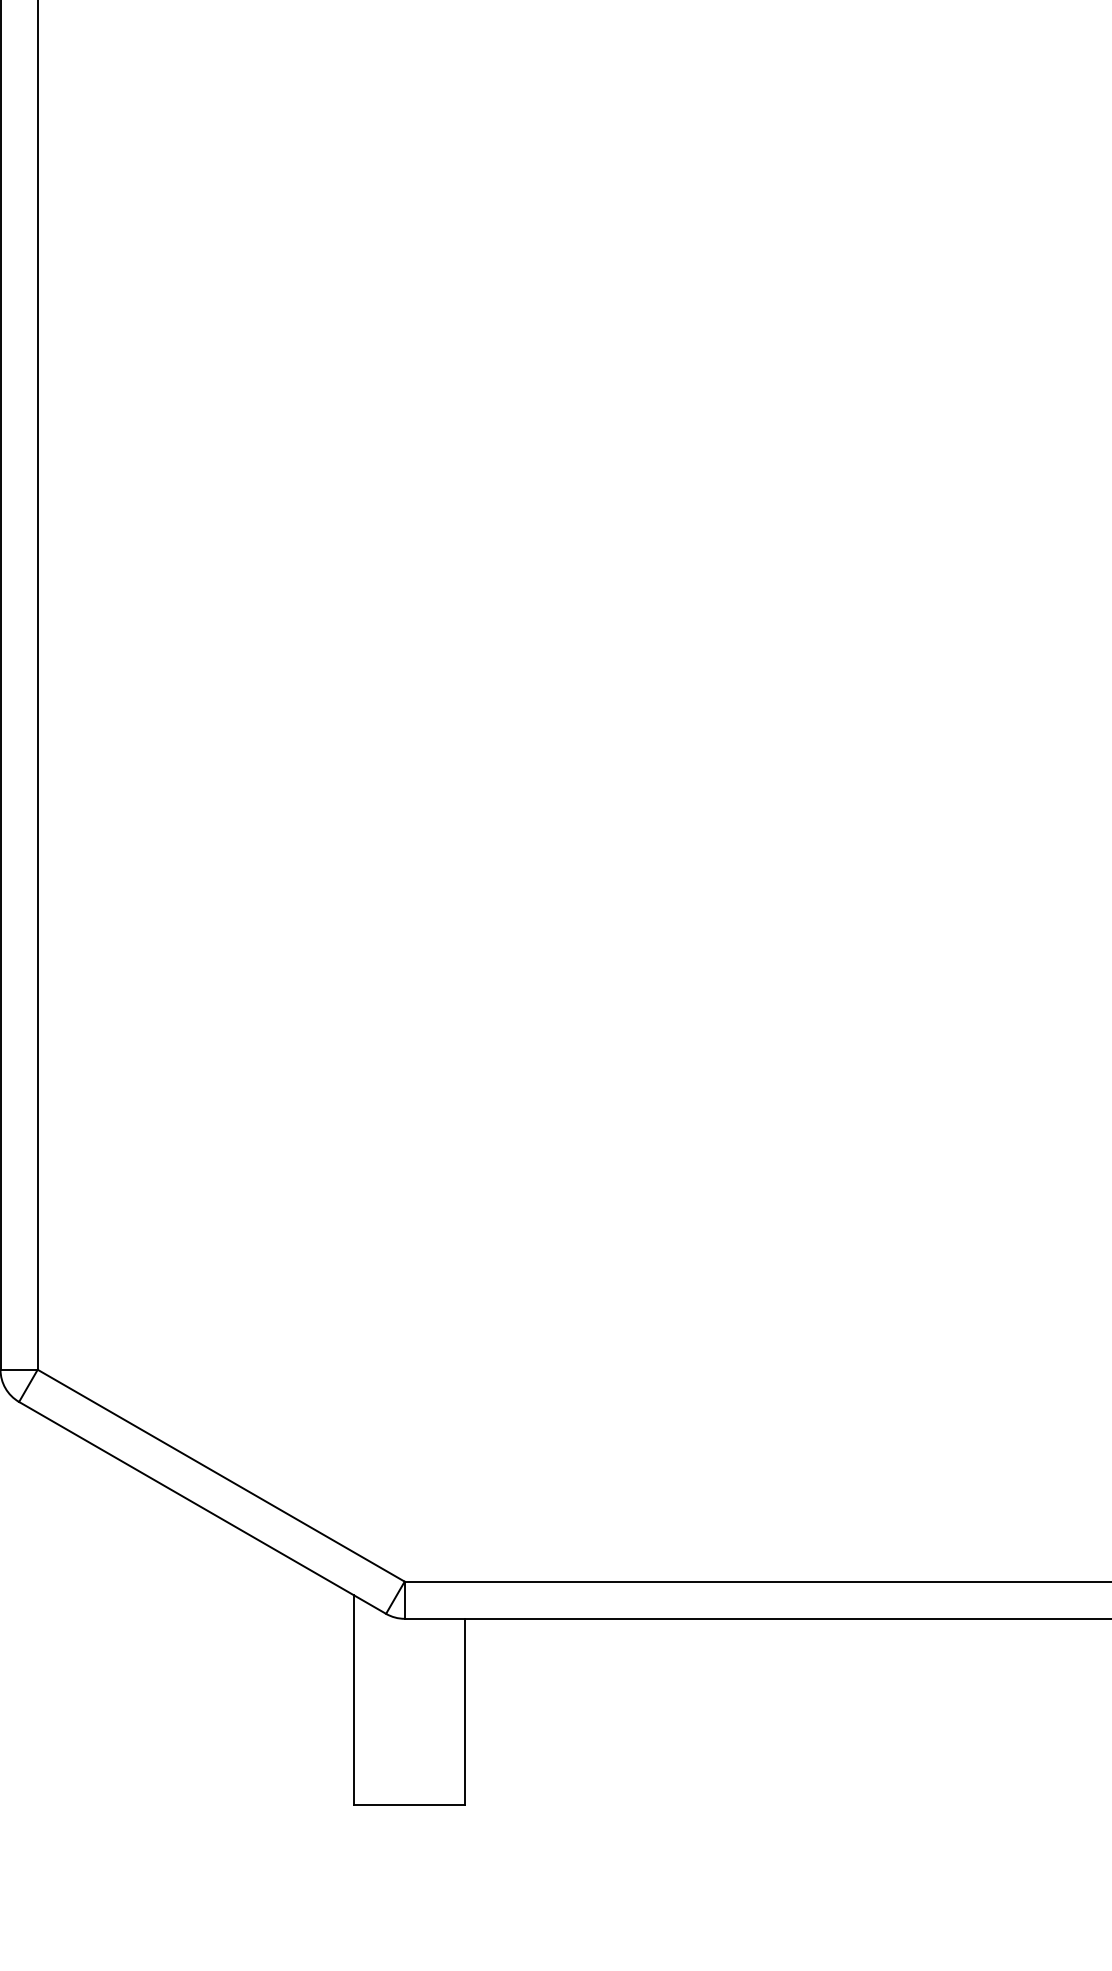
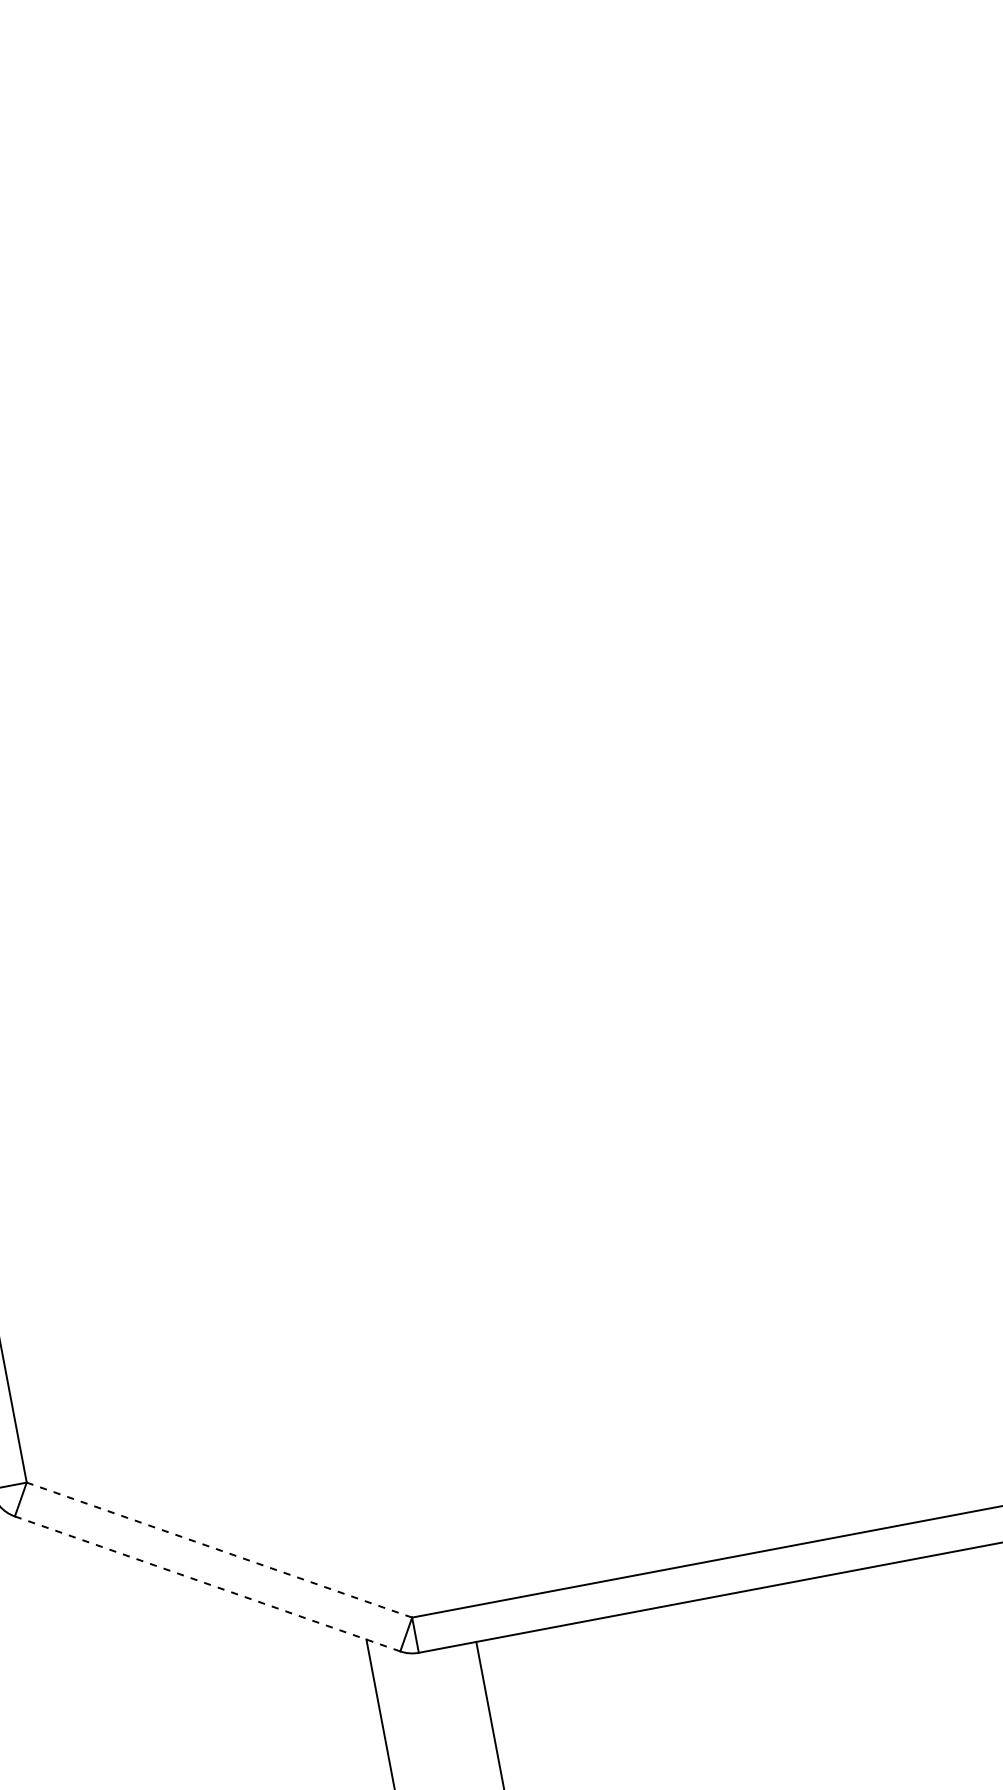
line: (221, 1475) -> (219, 1549), solid -> dashed
line: (202, 1507) -> (207, 1583), solid -> dashed

